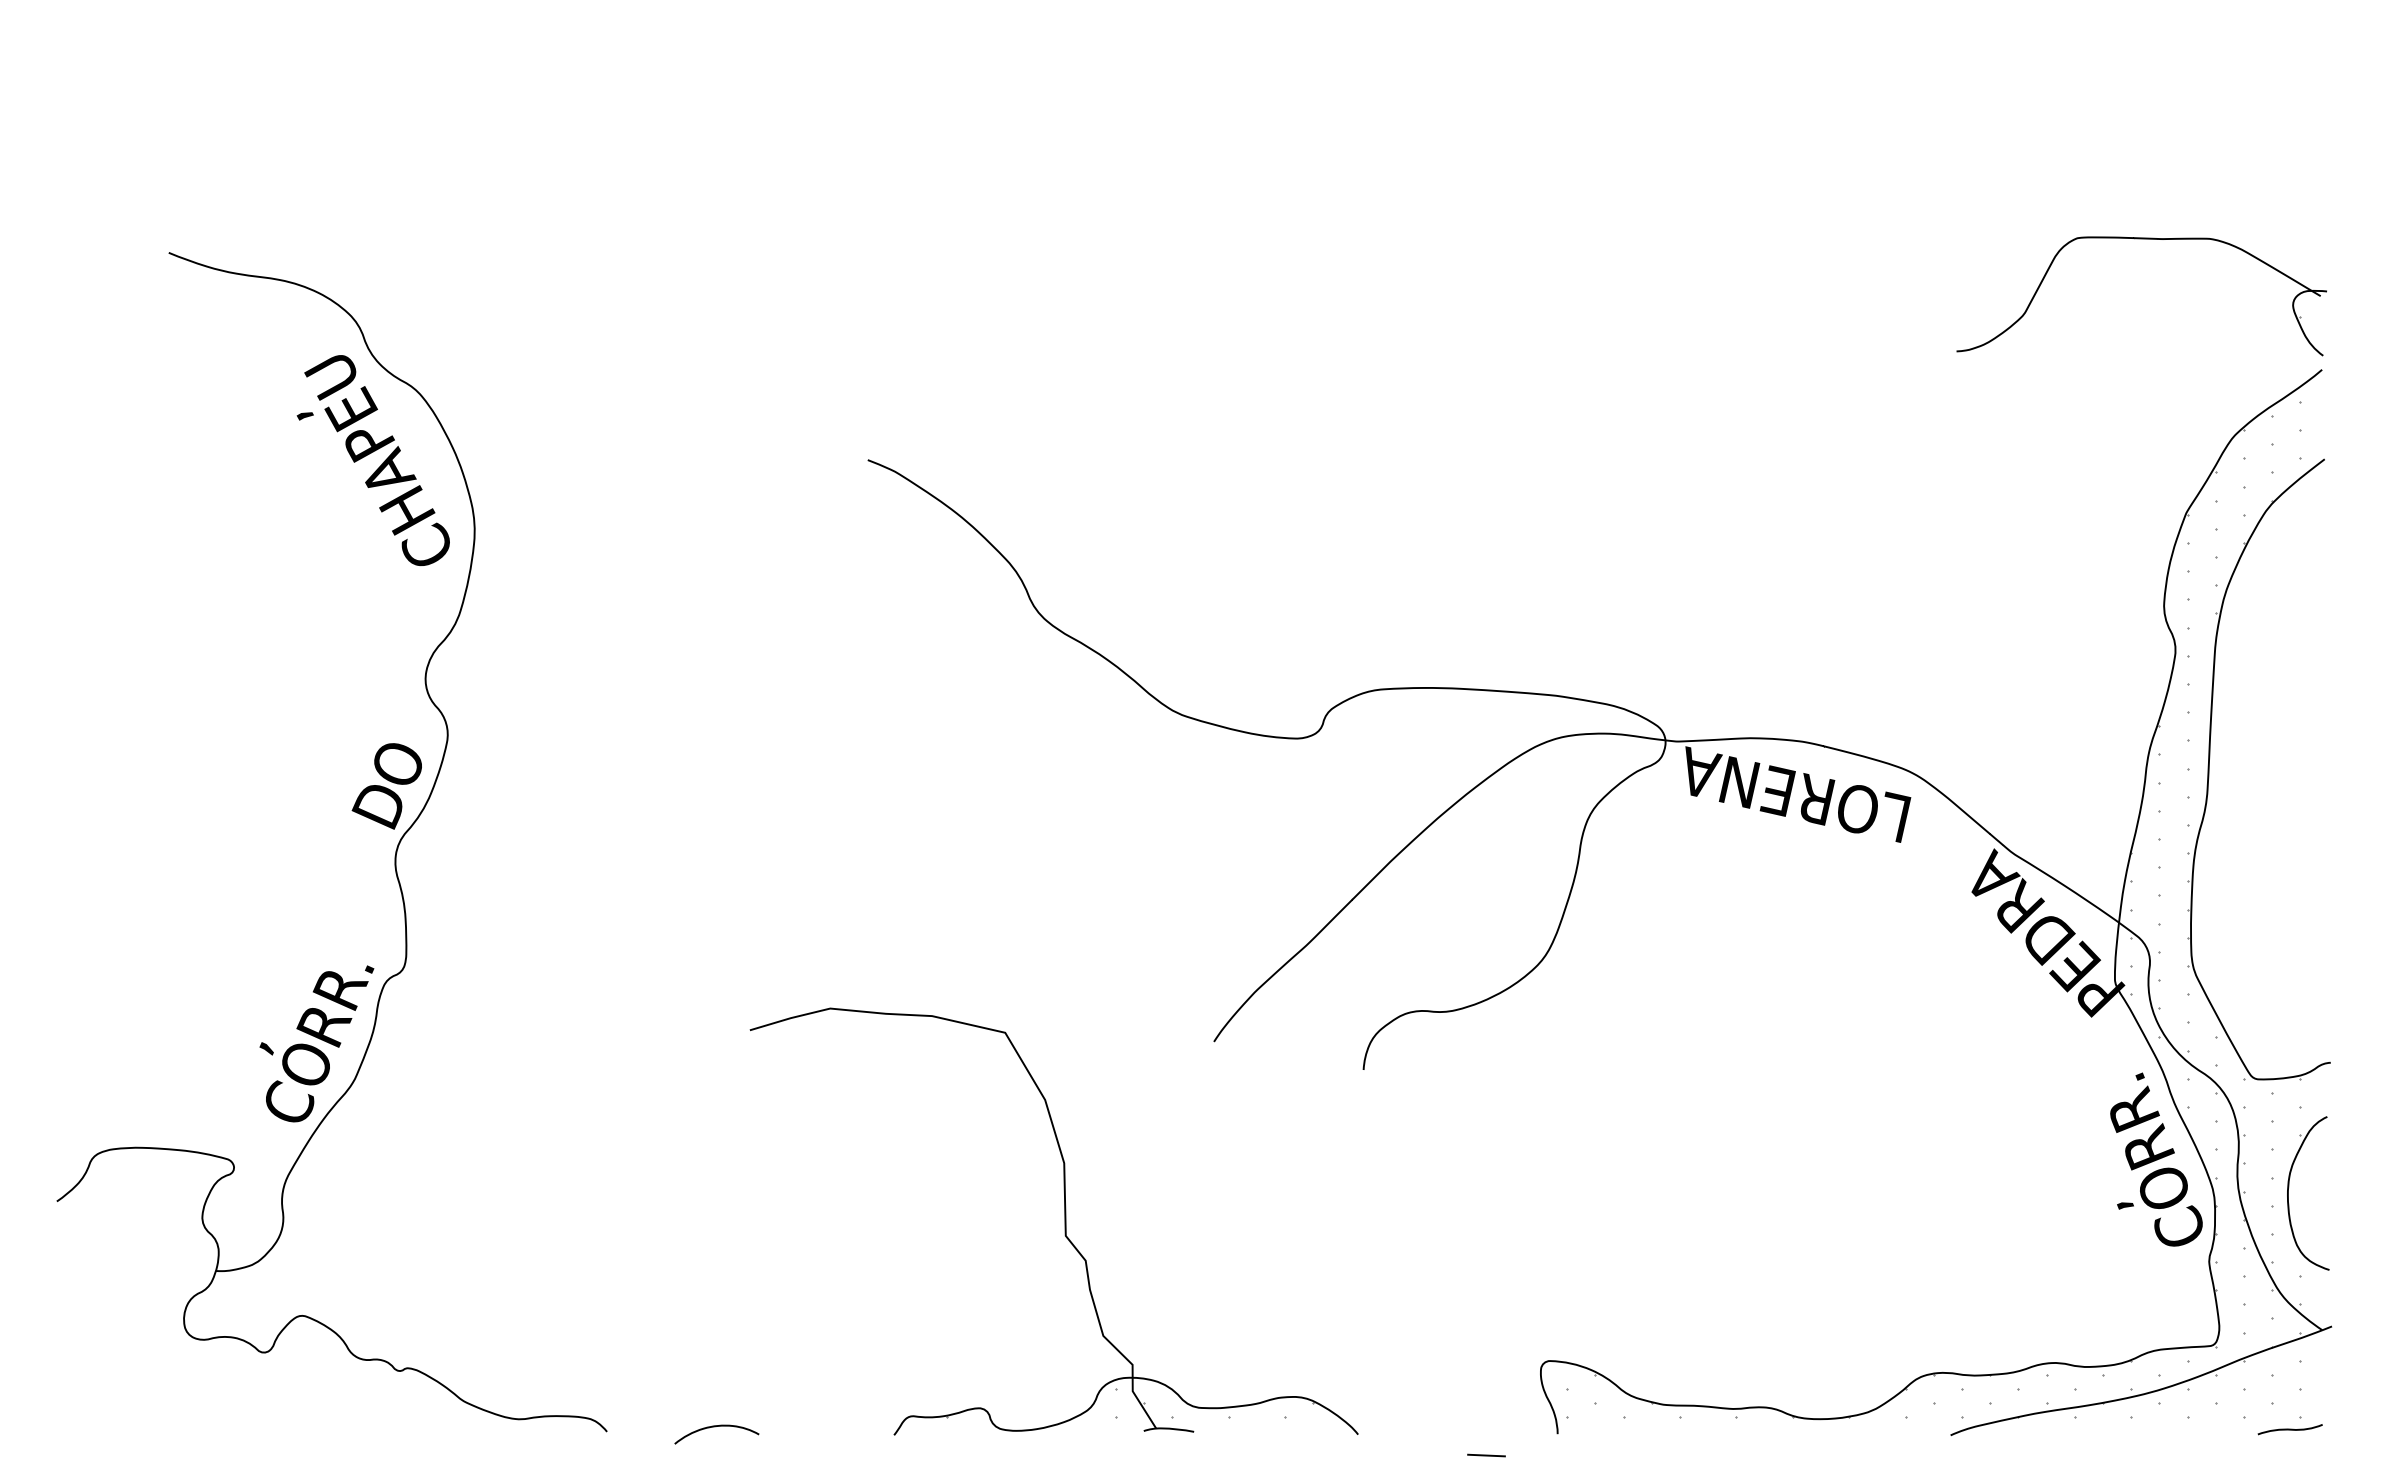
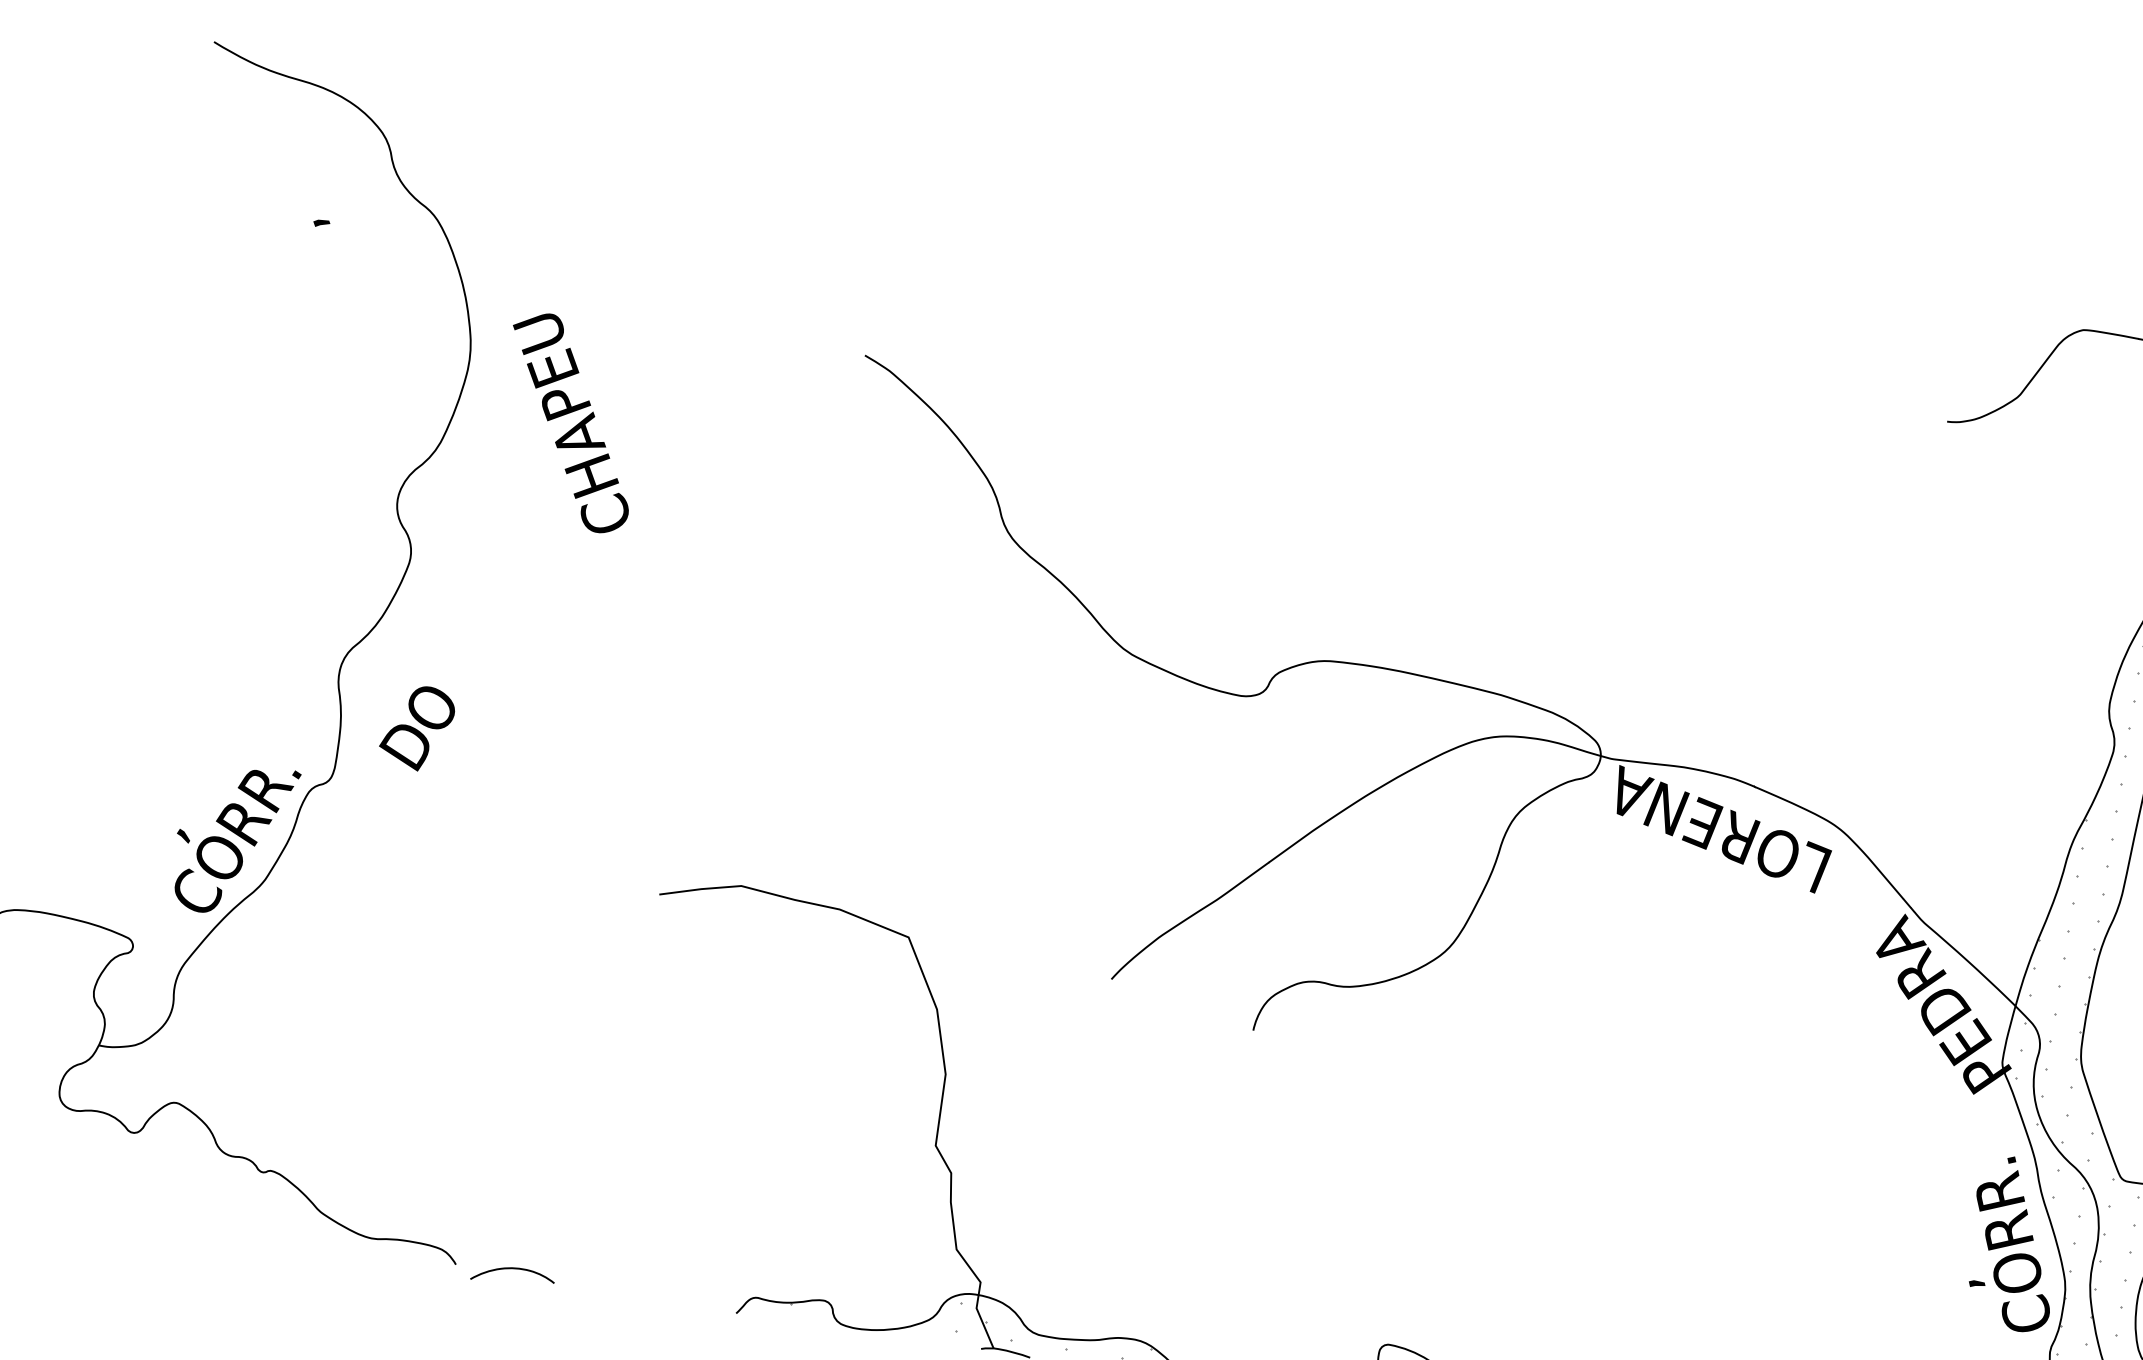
text: (376, 460) -> (569, 422), moved
text: (386, 786) -> (416, 727), moved
curve: (715, 1427) -> (512, 1269), moved

